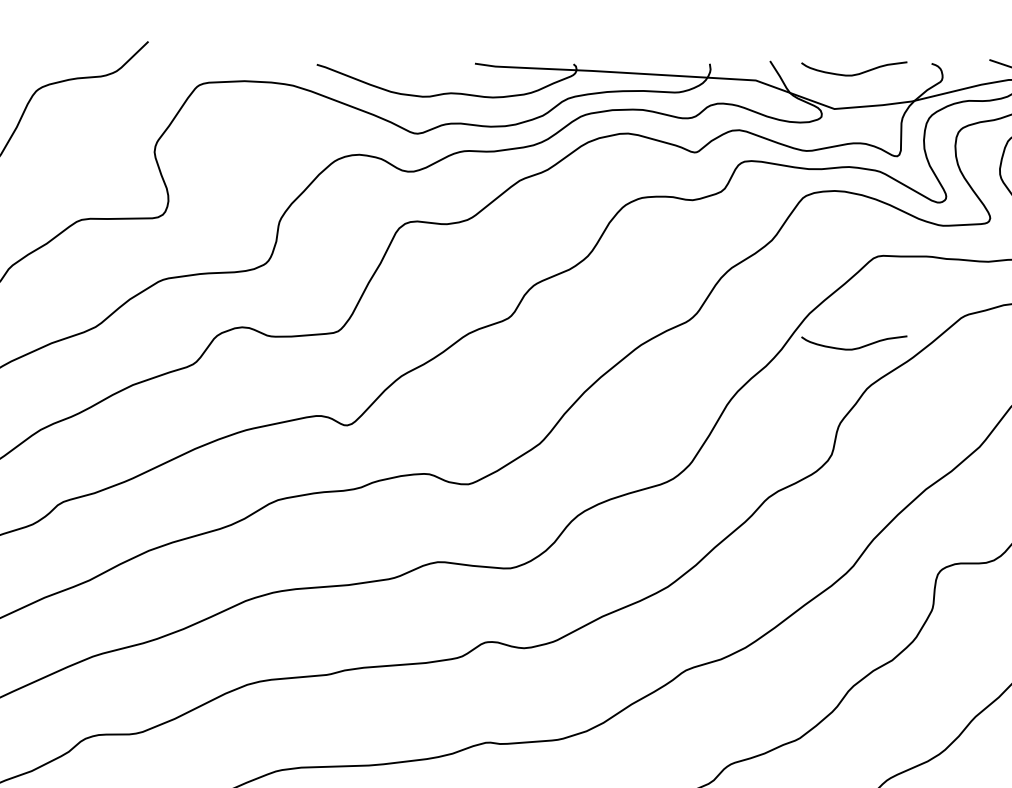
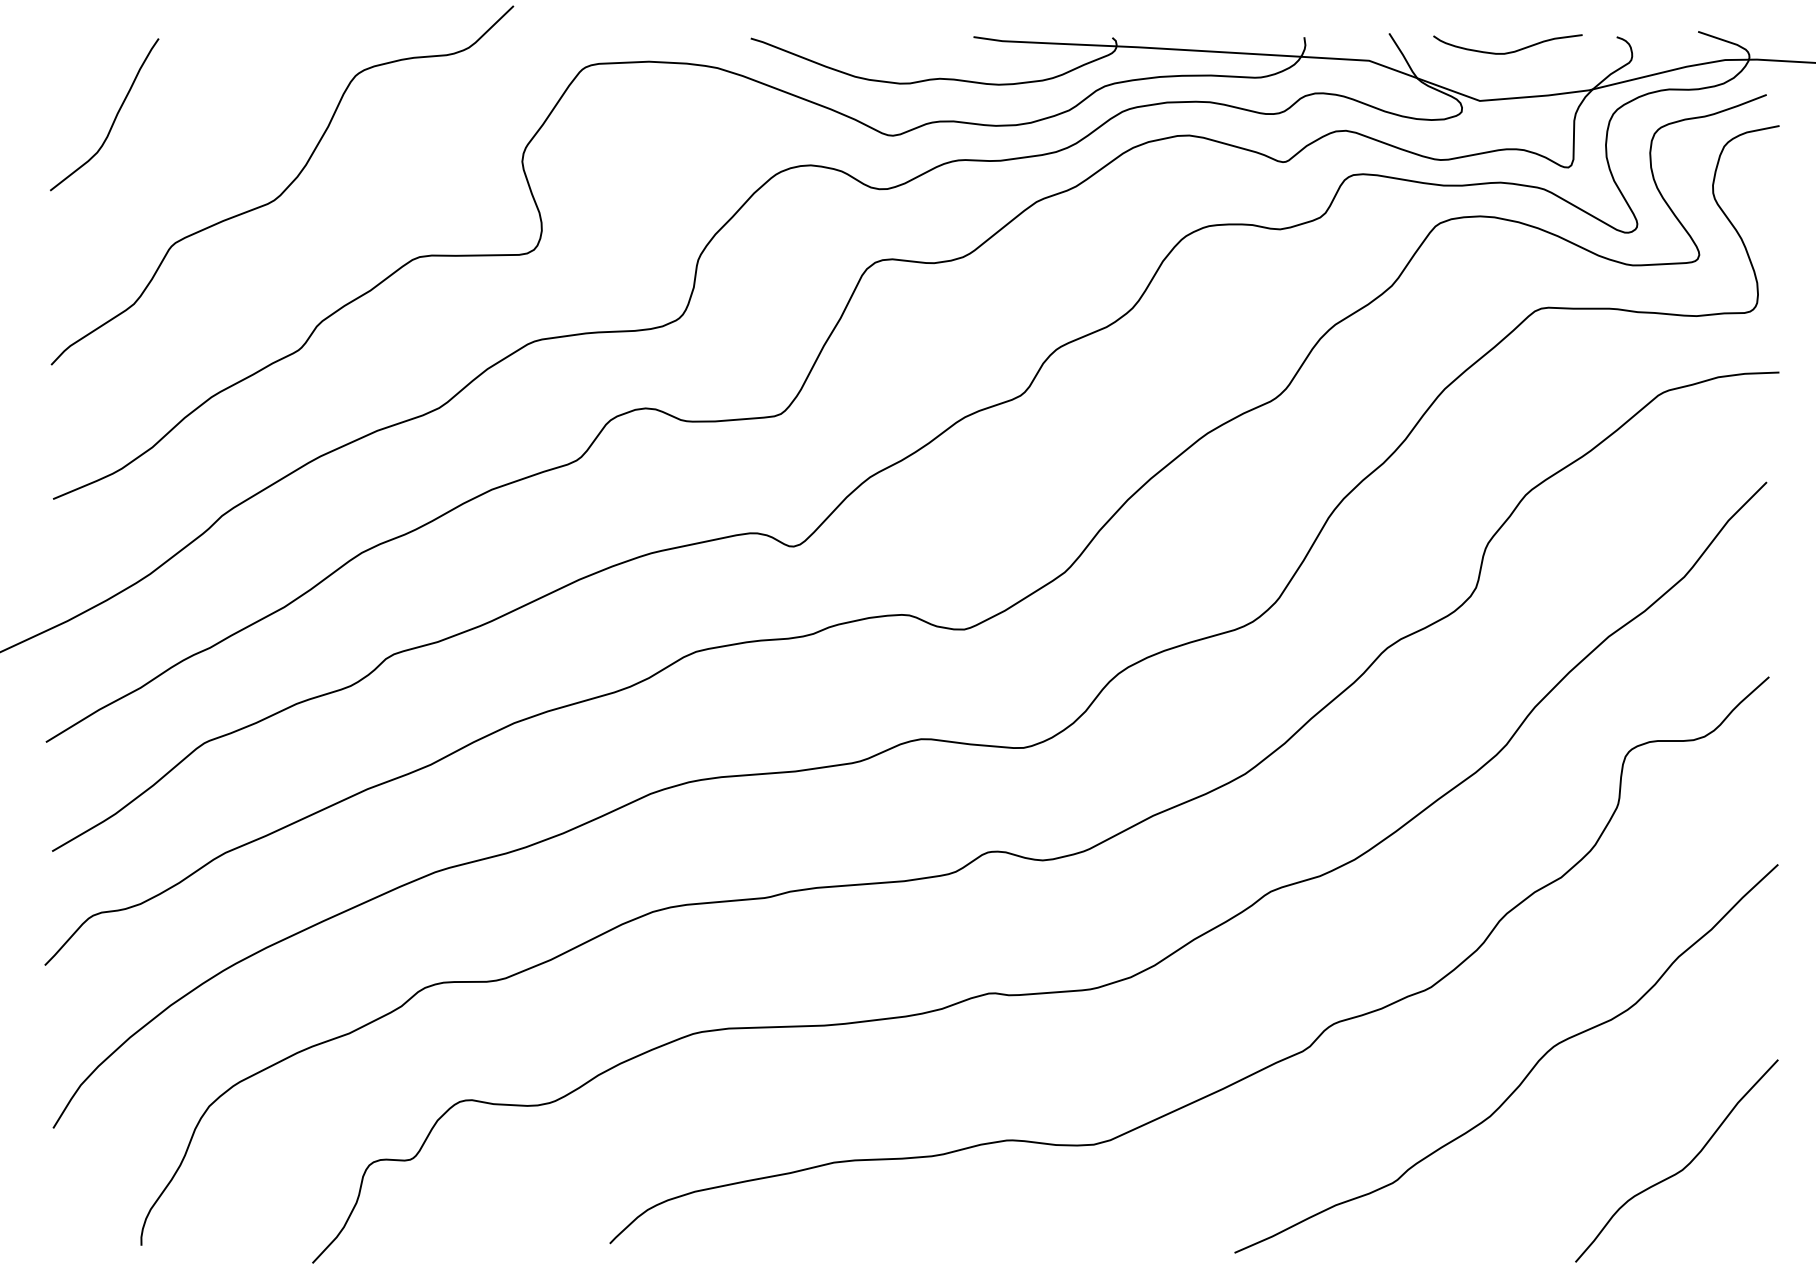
curve: (855, 347) -> (1509, 437), removed

